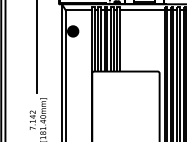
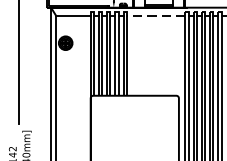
line: (141, 10) -> (155, 15), solid -> dashed

